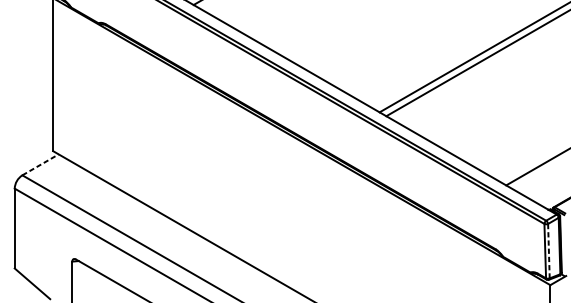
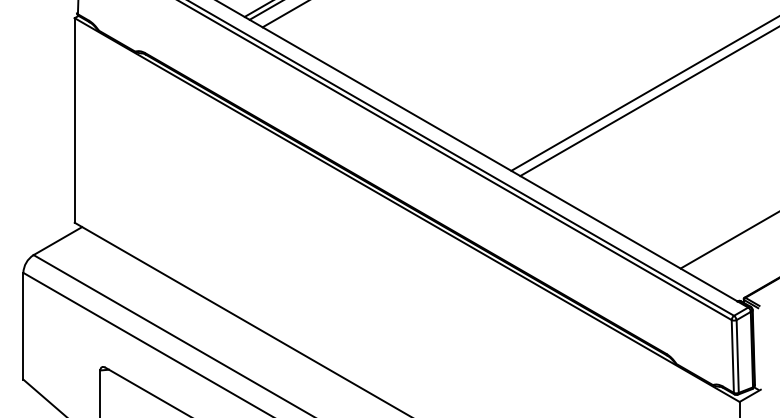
line: (40, 164) -> (58, 240), dashed -> solid
line: (548, 251) -> (737, 357), dashed -> solid

